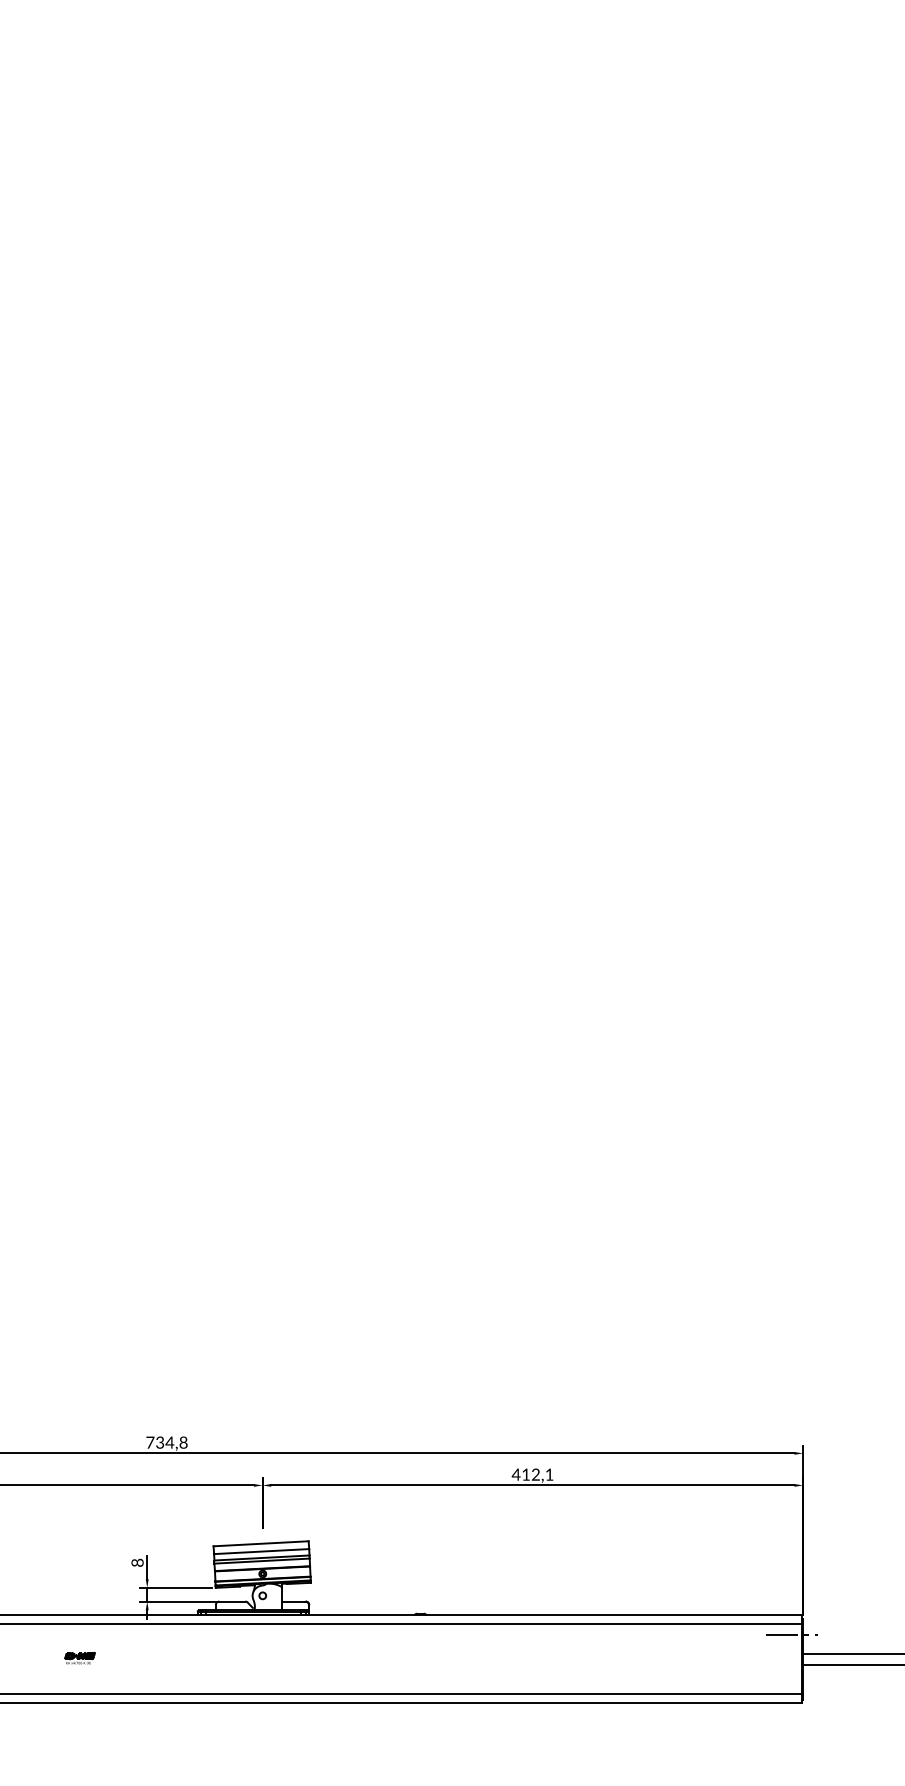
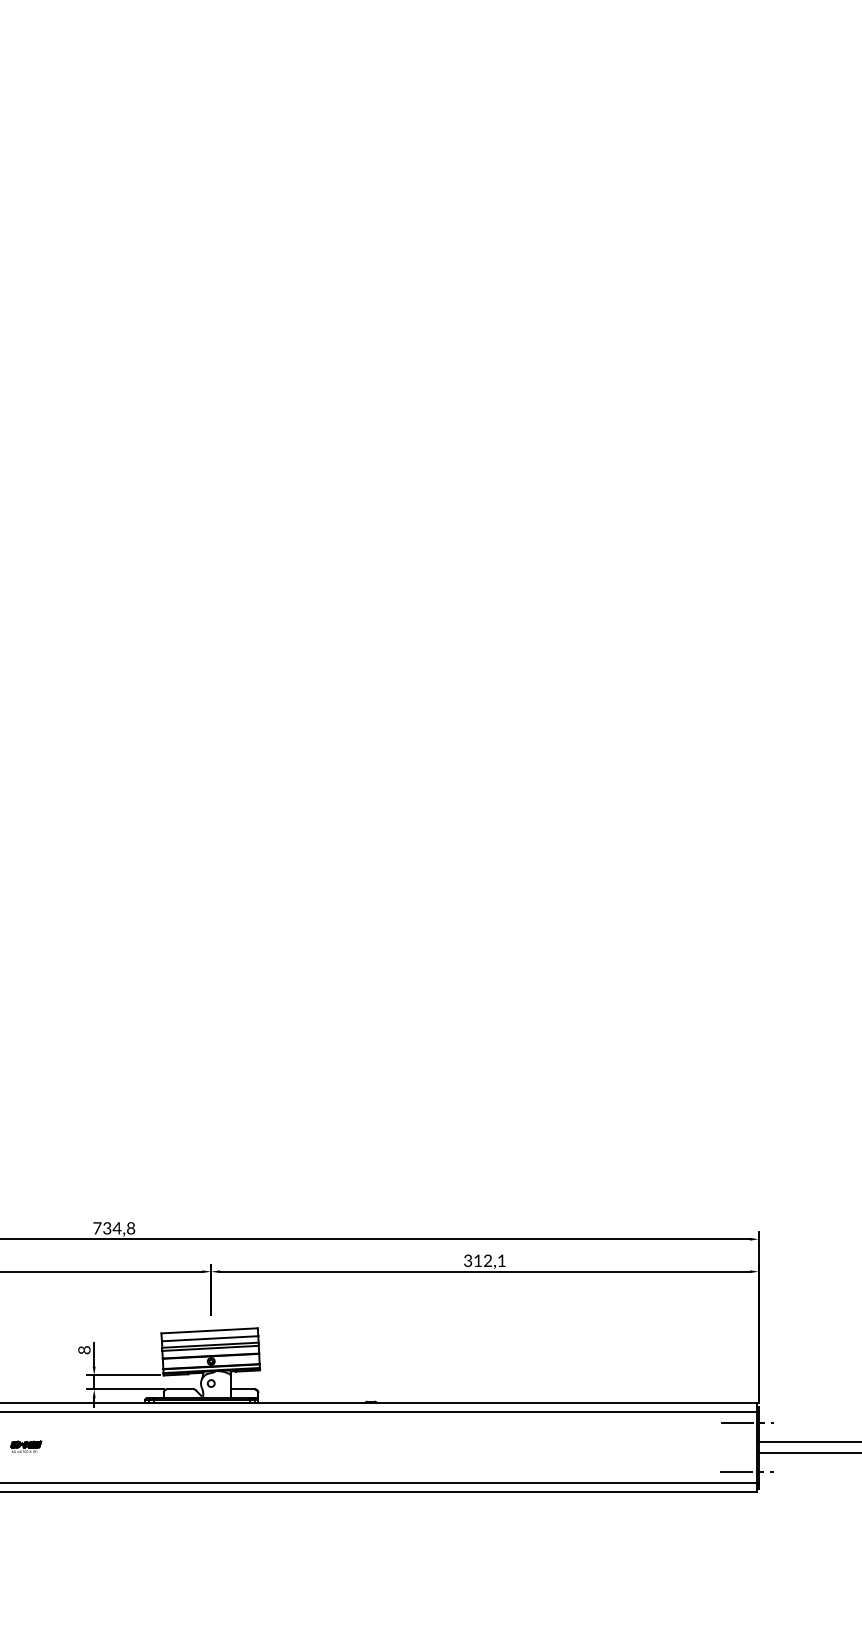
text: (515, 1474) -> (467, 1260), 412,1 -> 312,1
line: (790, 1683) -> (745, 1472), added

